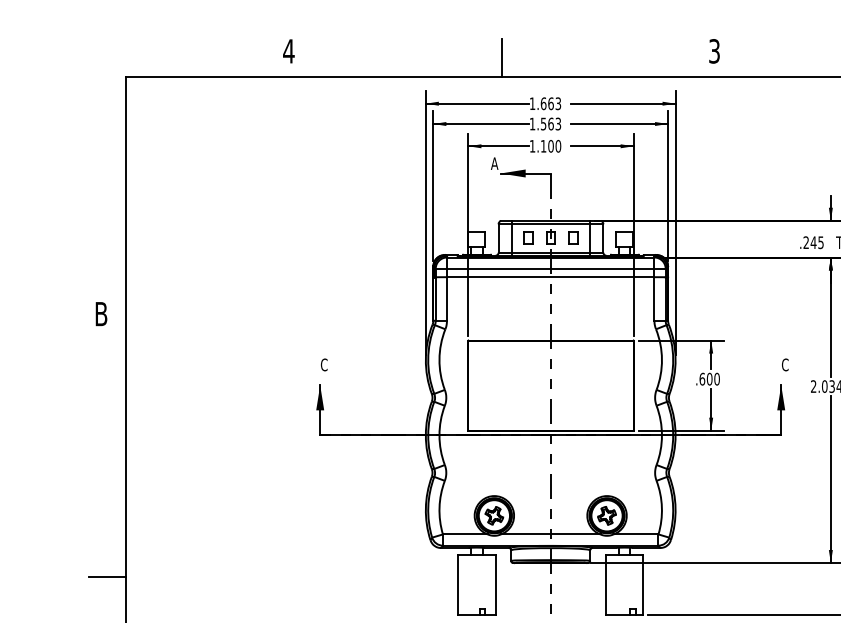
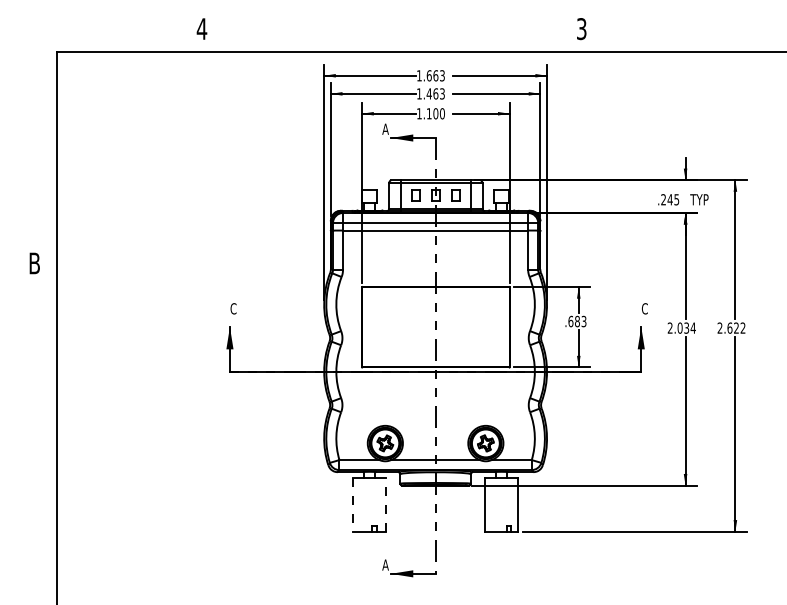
line: (502, 57) -> (392, 34), removed
text: (542, 123) -> (428, 93), 1.563 -> 1.463
text: (713, 379) -> (580, 321), .600 -> .683
line: (107, 577) -> (40, 498), removed
line: (457, 584) -> (352, 504), solid -> dashed
line: (495, 584) -> (386, 504), solid -> dashed

